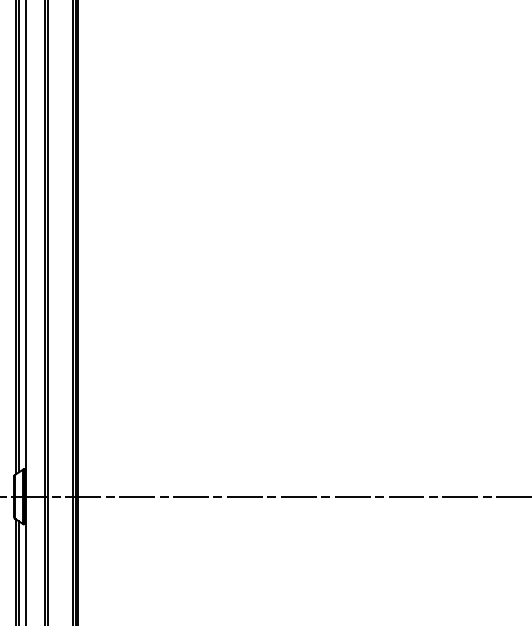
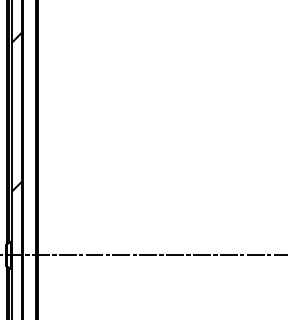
hatch: (34, 210) -> (16, 112), added

